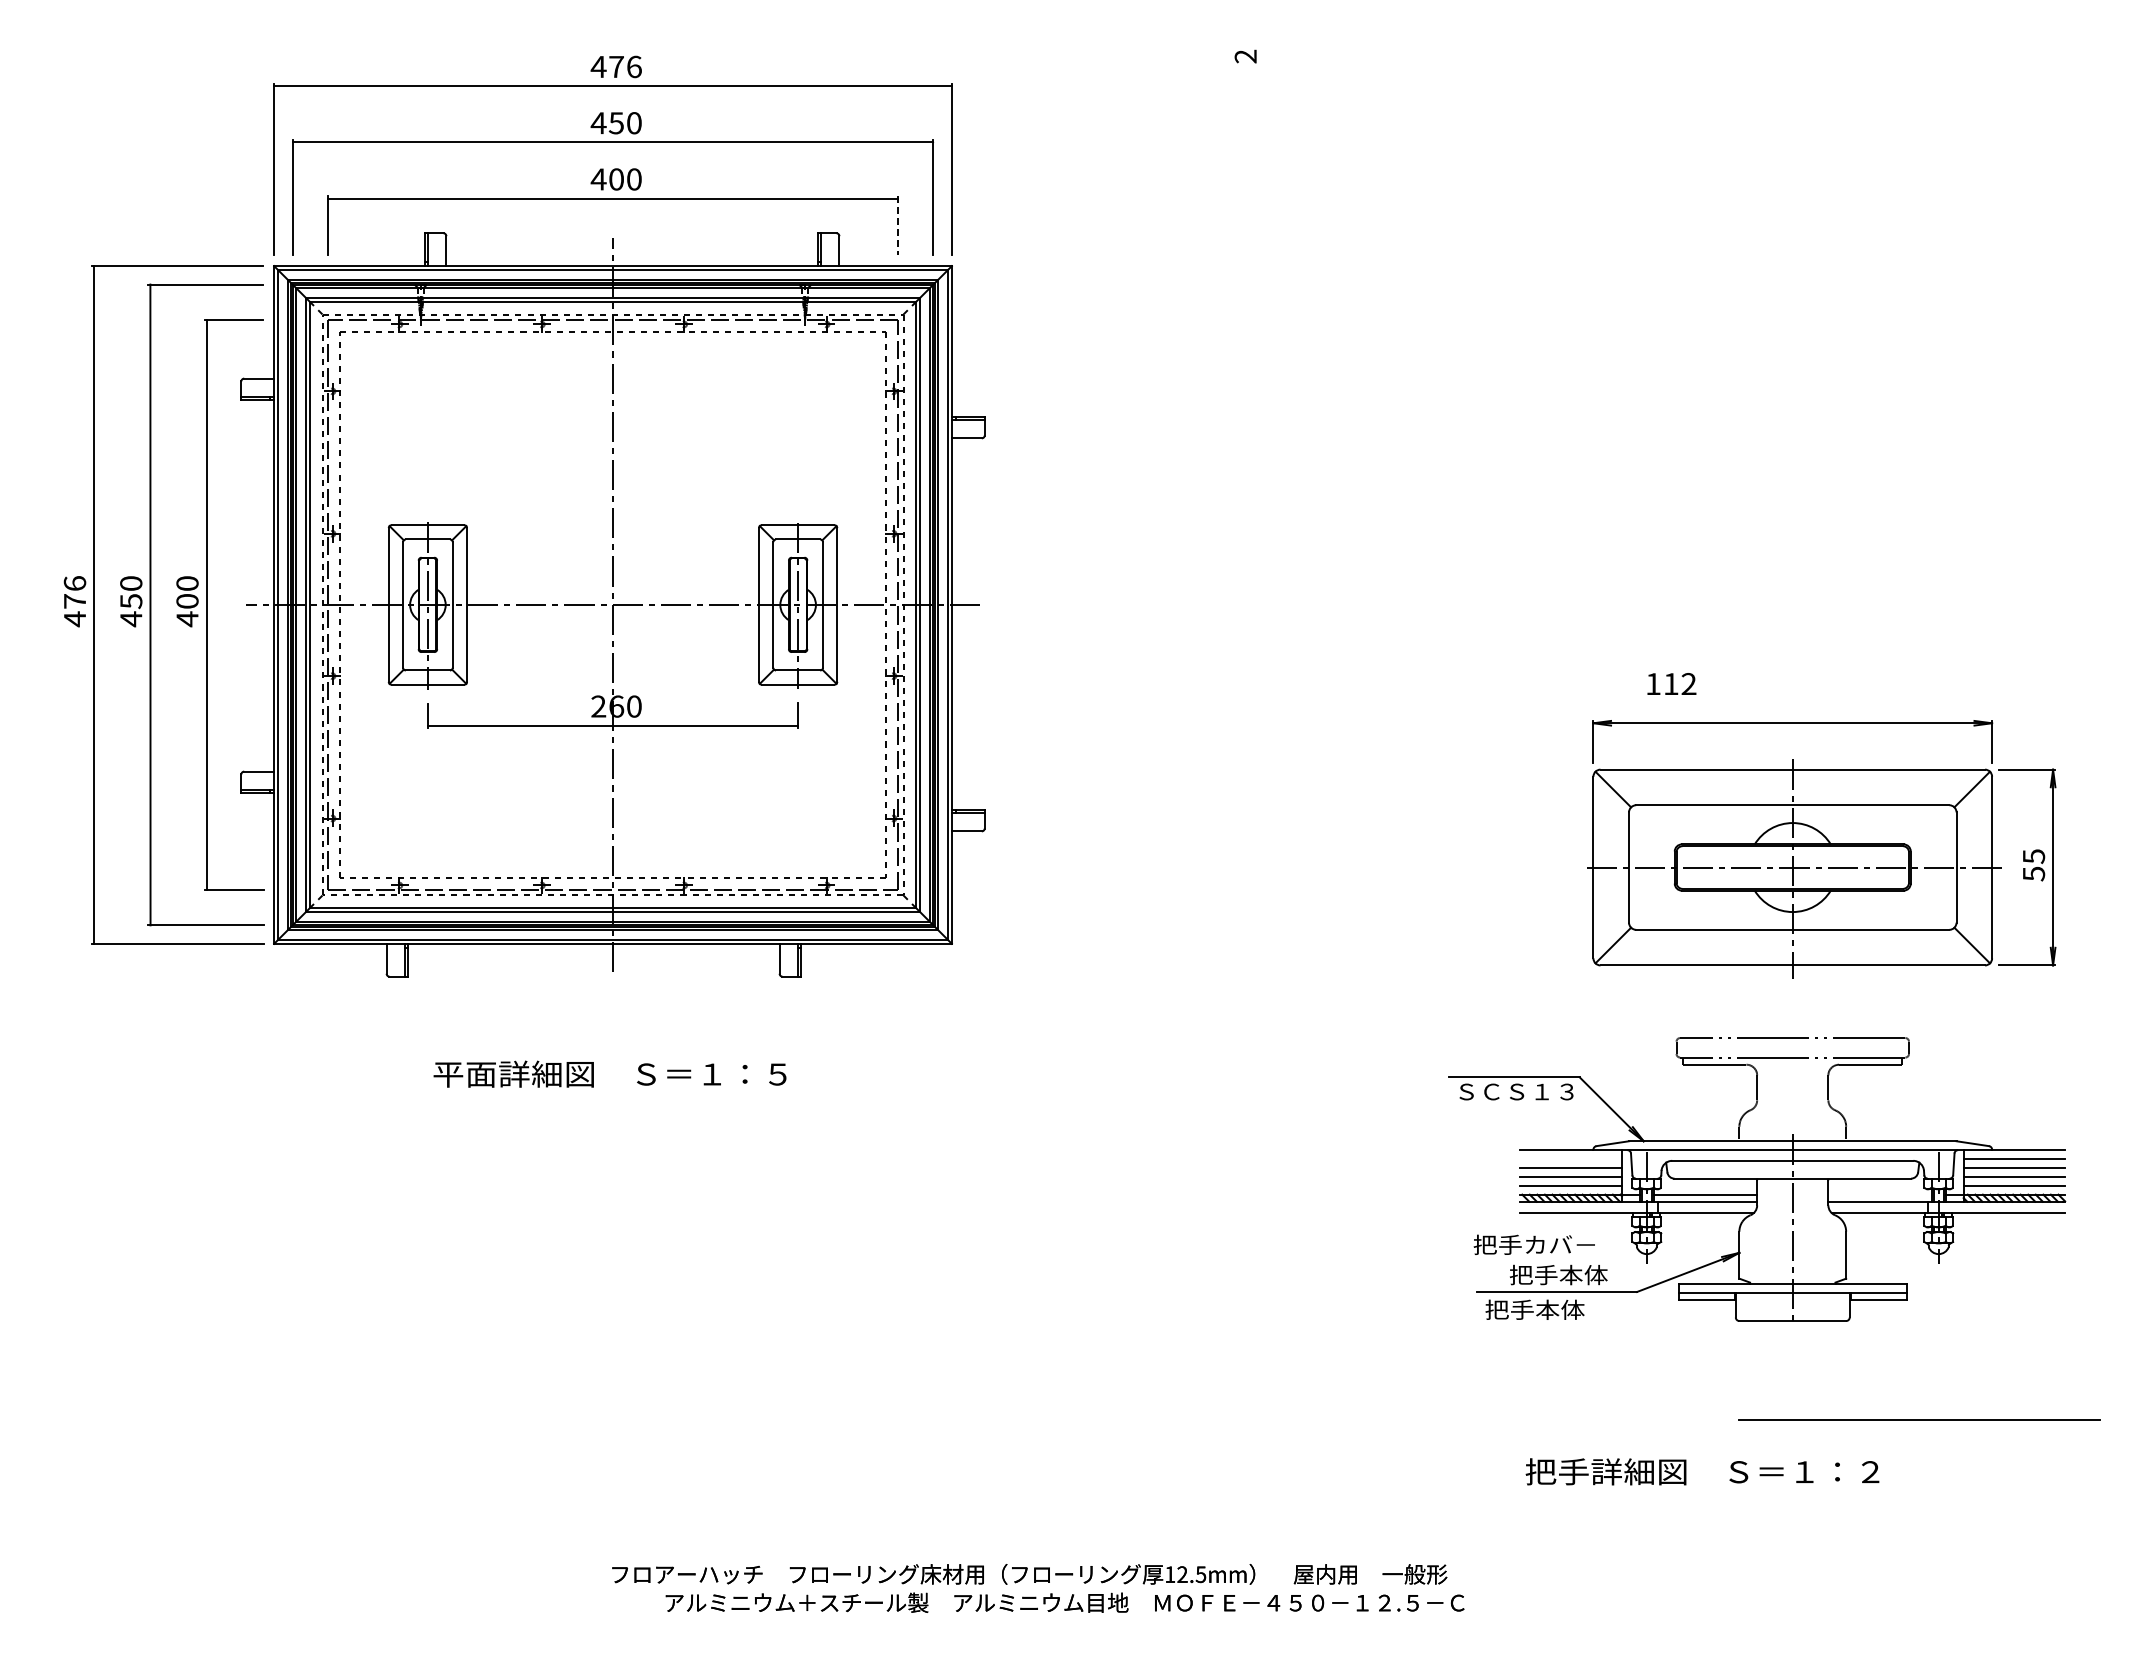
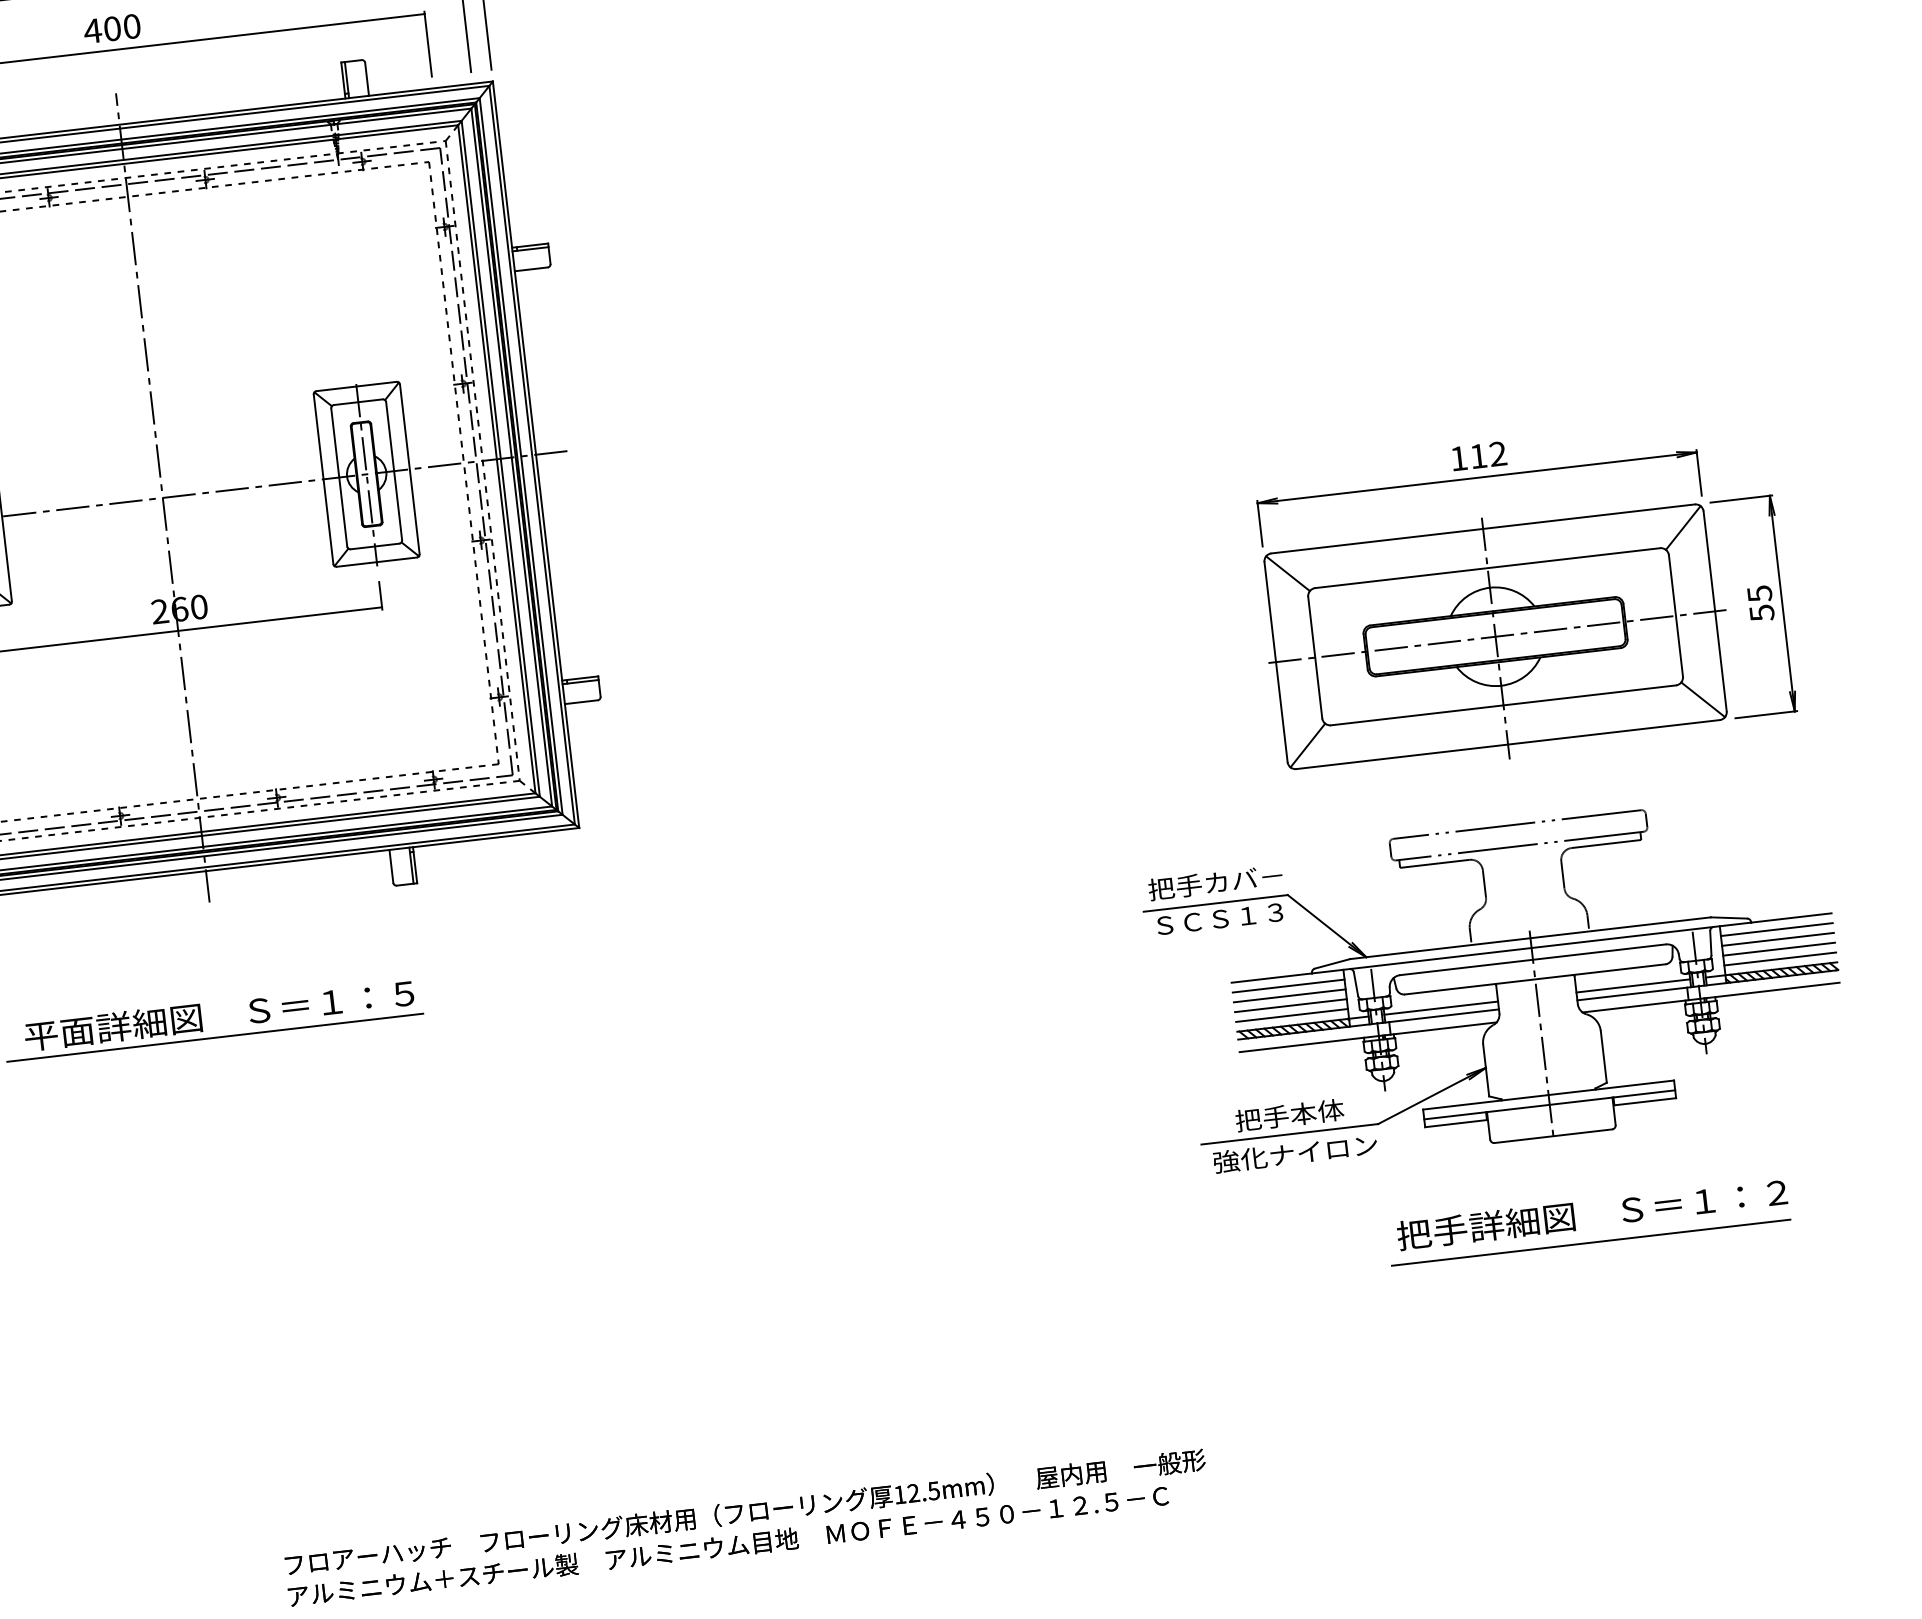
line: (897, 226) -> (427, 44), dashed -> solid
text: (1671, 683) -> (1478, 455), moved
line: (603, 1094) -> (214, 1038), added
line: (1570, 1159) -> (1287, 986), added
line: (1879, 1194) -> (1632, 985), added
text: (1533, 1244) -> (1214, 882), moved
text: (1559, 1309) -> (1294, 1153), 把手本体 -> 強化ナイロン
line: (1919, 1419) -> (1590, 1241), moved
text: (1702, 1471) -> (1592, 1213), moved
text: (1064, 1602) -> (727, 1545), moved

